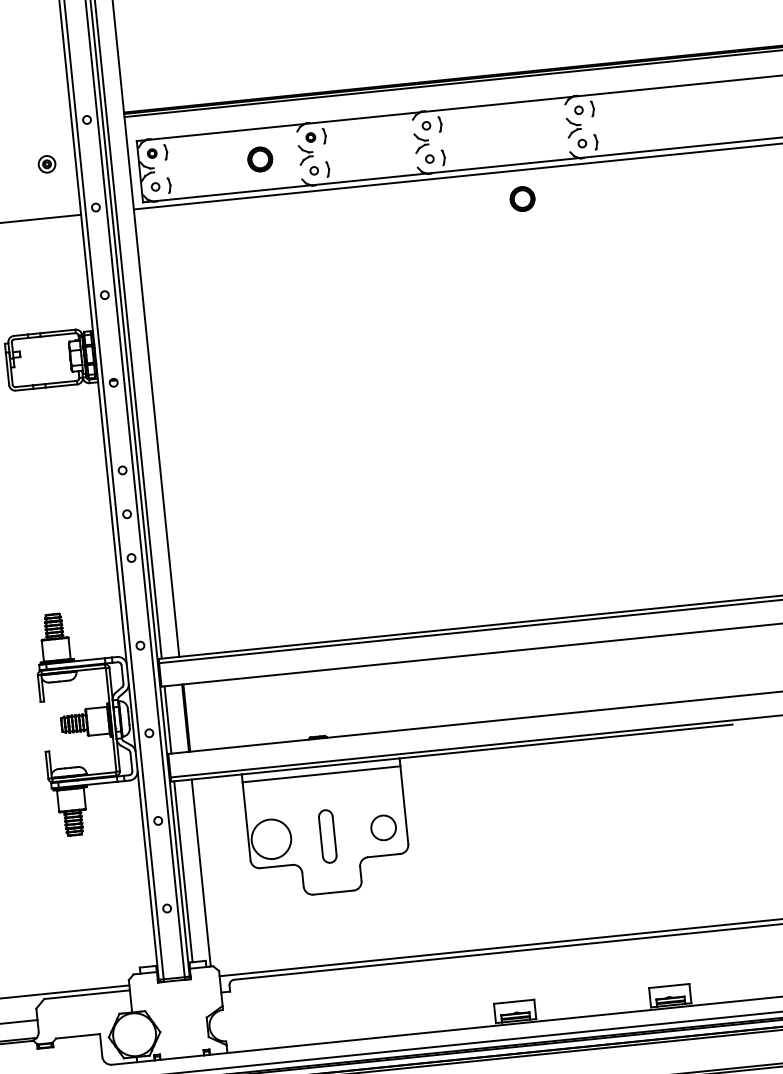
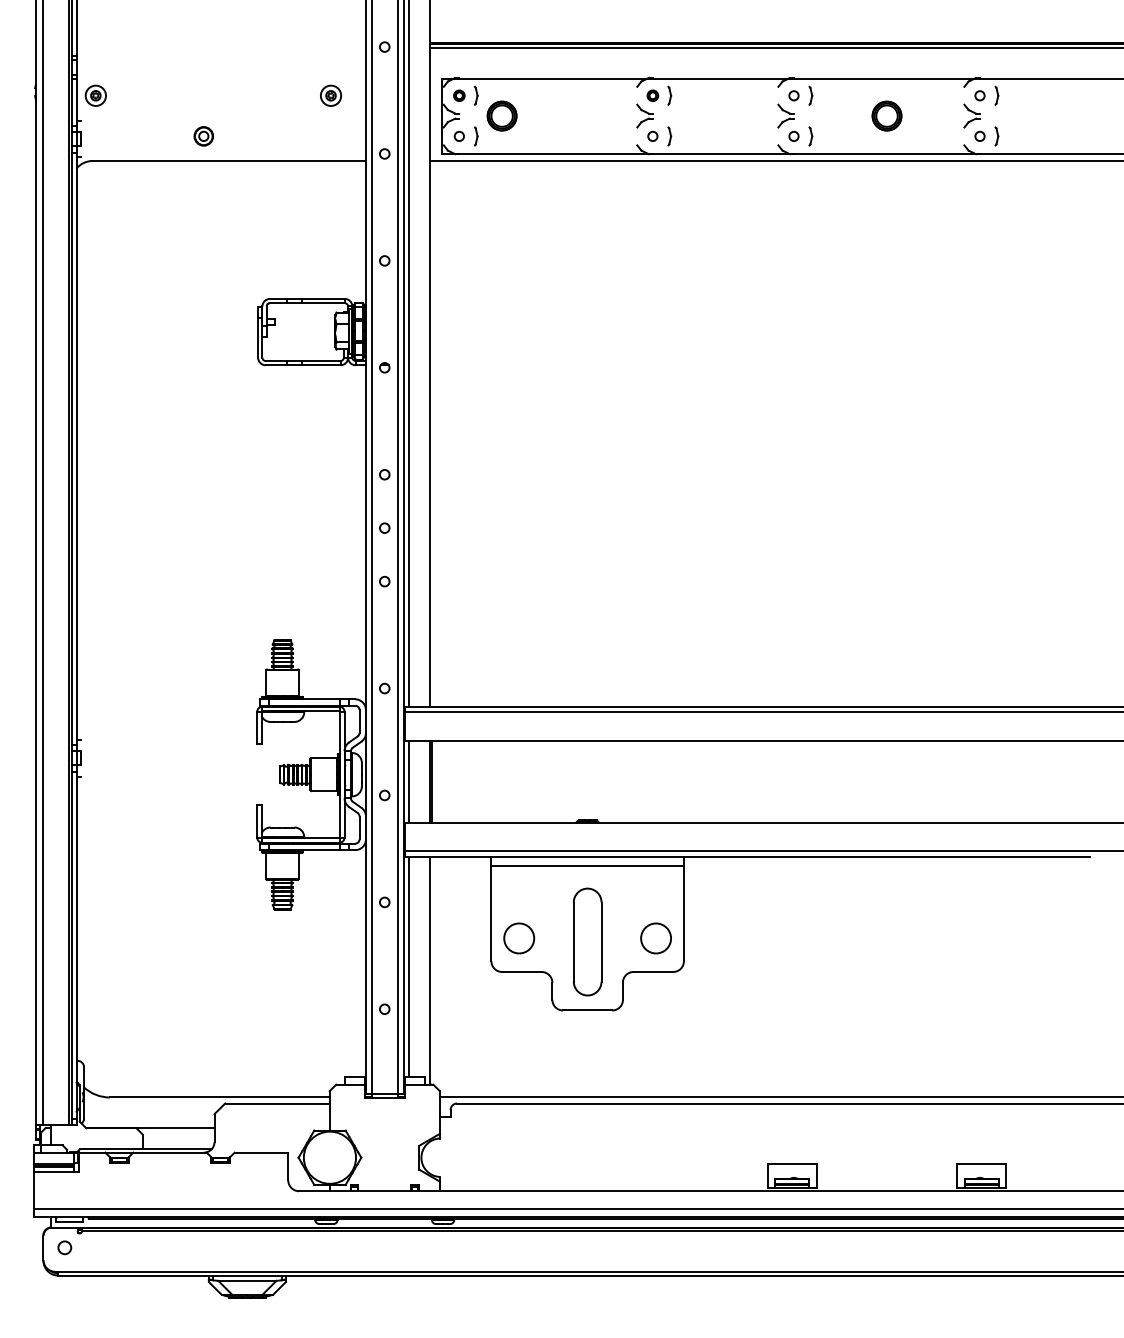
part: (259, 159) -> (501, 115), moved
part: (522, 198) -> (886, 115), moved
part: (327, 836) -> (587, 941), size x1.67
circle: (271, 839) -> (519, 938), size x0.62

